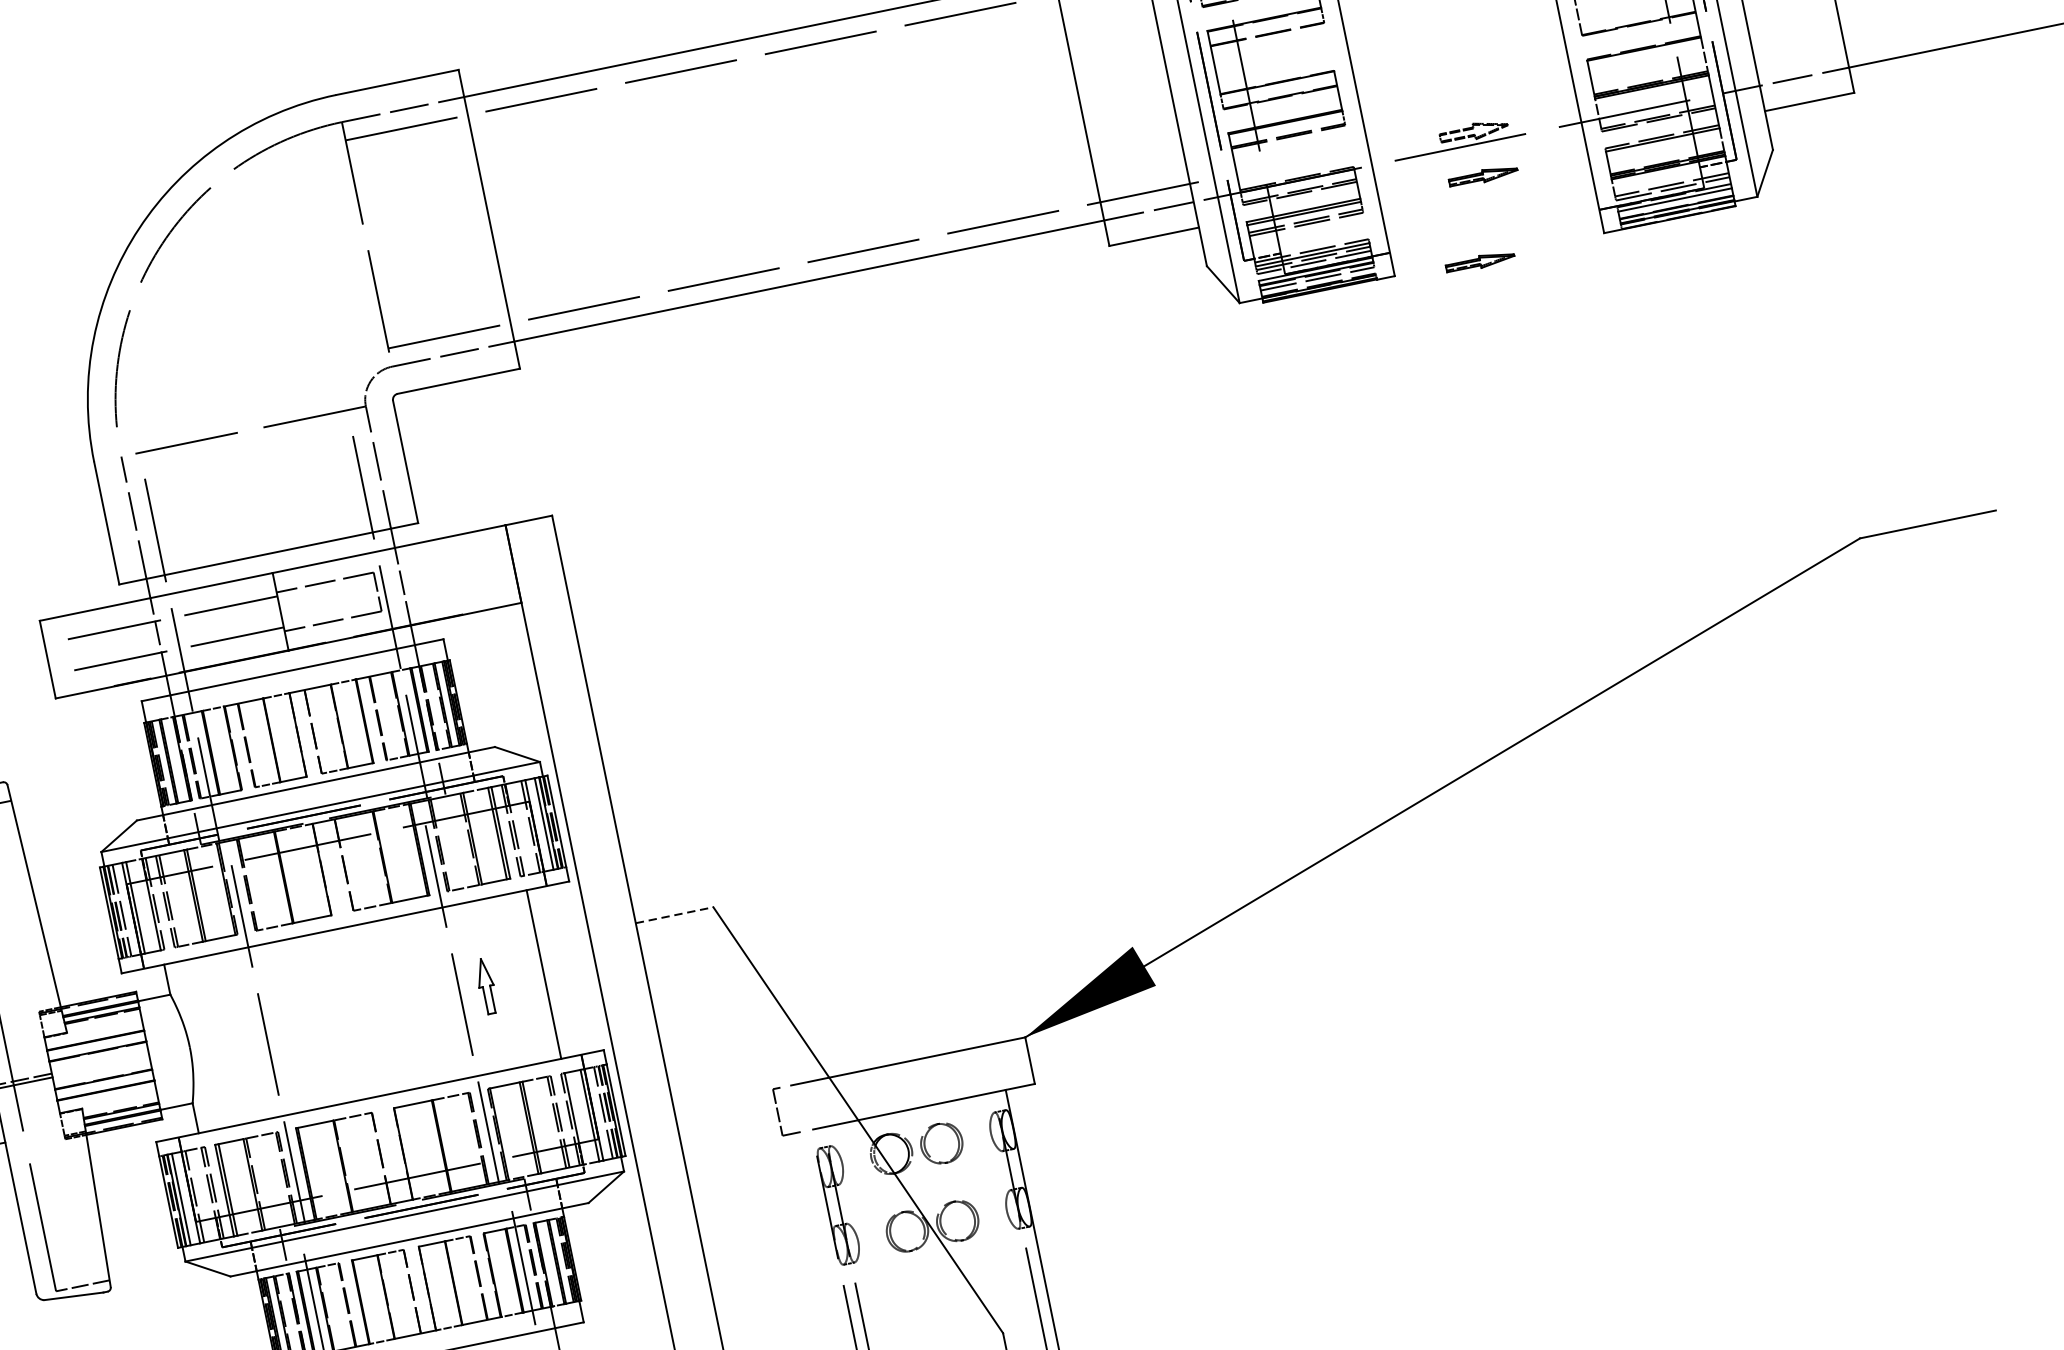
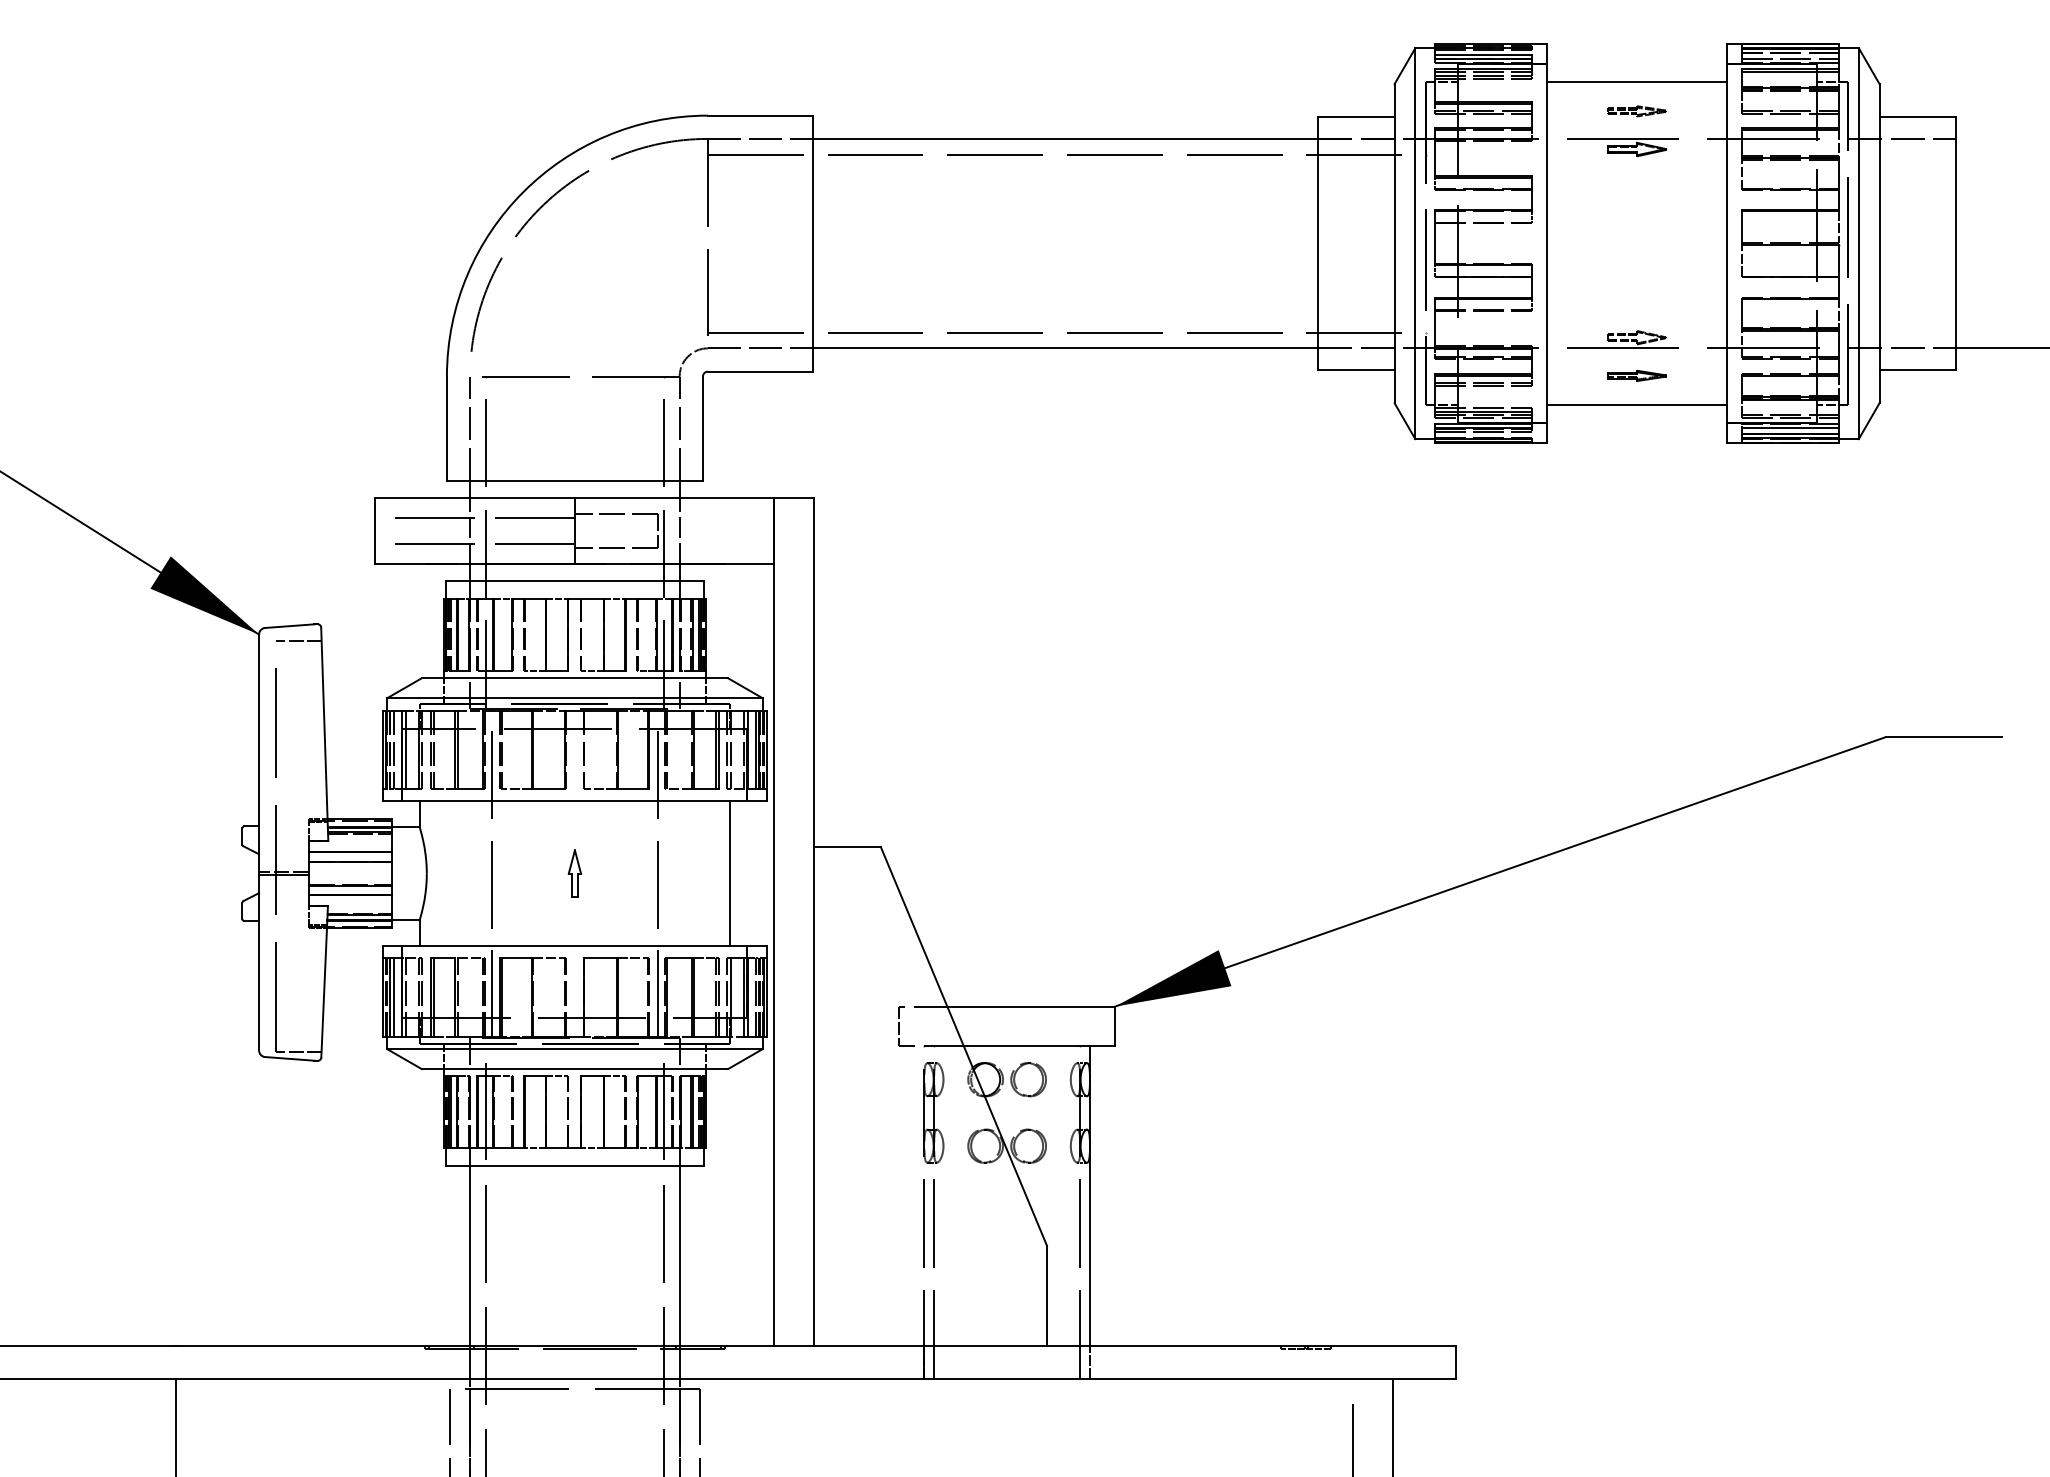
line: (1489, 210) -> (1636, 405), added
part: (1479, 261) -> (1619, 445), removed
line: (675, 914) -> (848, 846), dashed -> solid
part: (485, 986) -> (574, 873), moved

